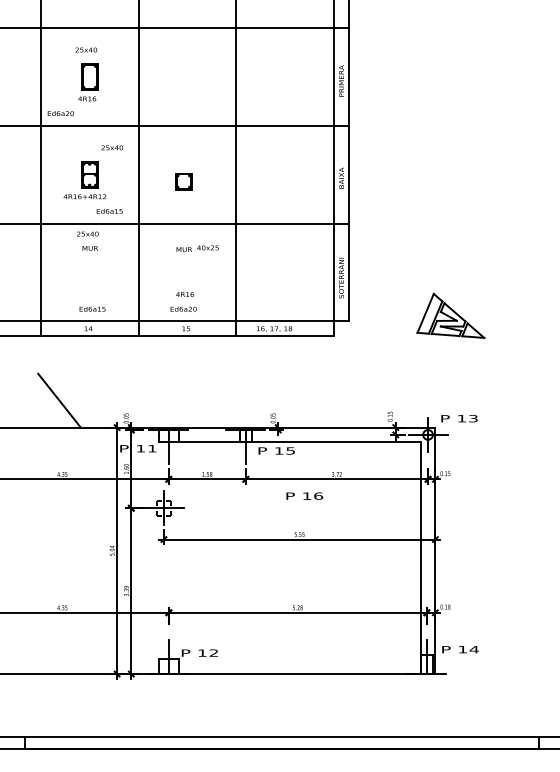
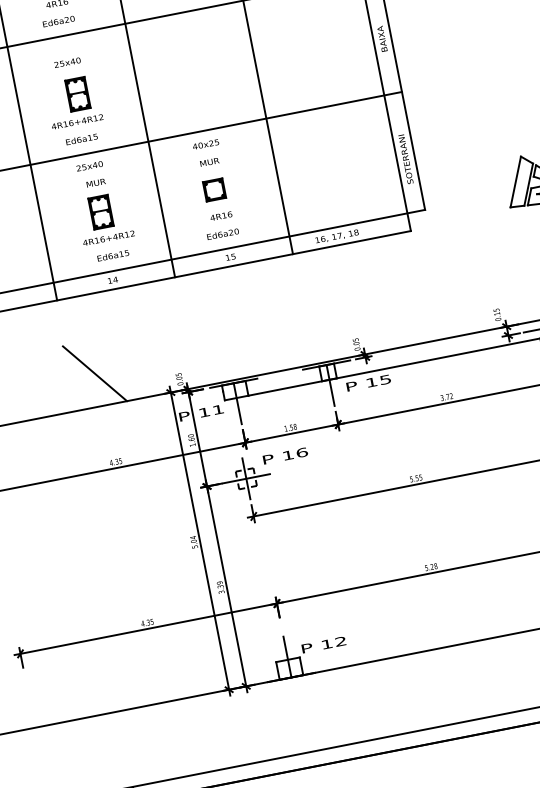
text: (60, 113) -> (58, 21), moved
text: (112, 147) -> (67, 62), moved
part: (183, 181) -> (214, 189), moved
text: (109, 211) -> (81, 139), moved
text: (207, 247) -> (205, 144), moved
part: (91, 277) -> (104, 217), added
text: (304, 495) -> (284, 455), moved

